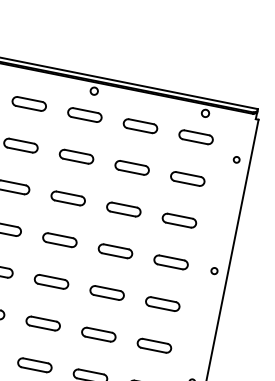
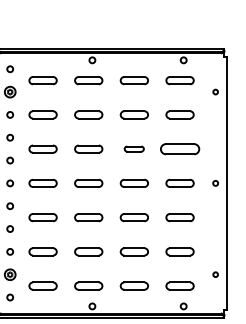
part: (122, 208) -> (133, 148), size x0.7
part: (178, 219) -> (179, 148), size x1.4

